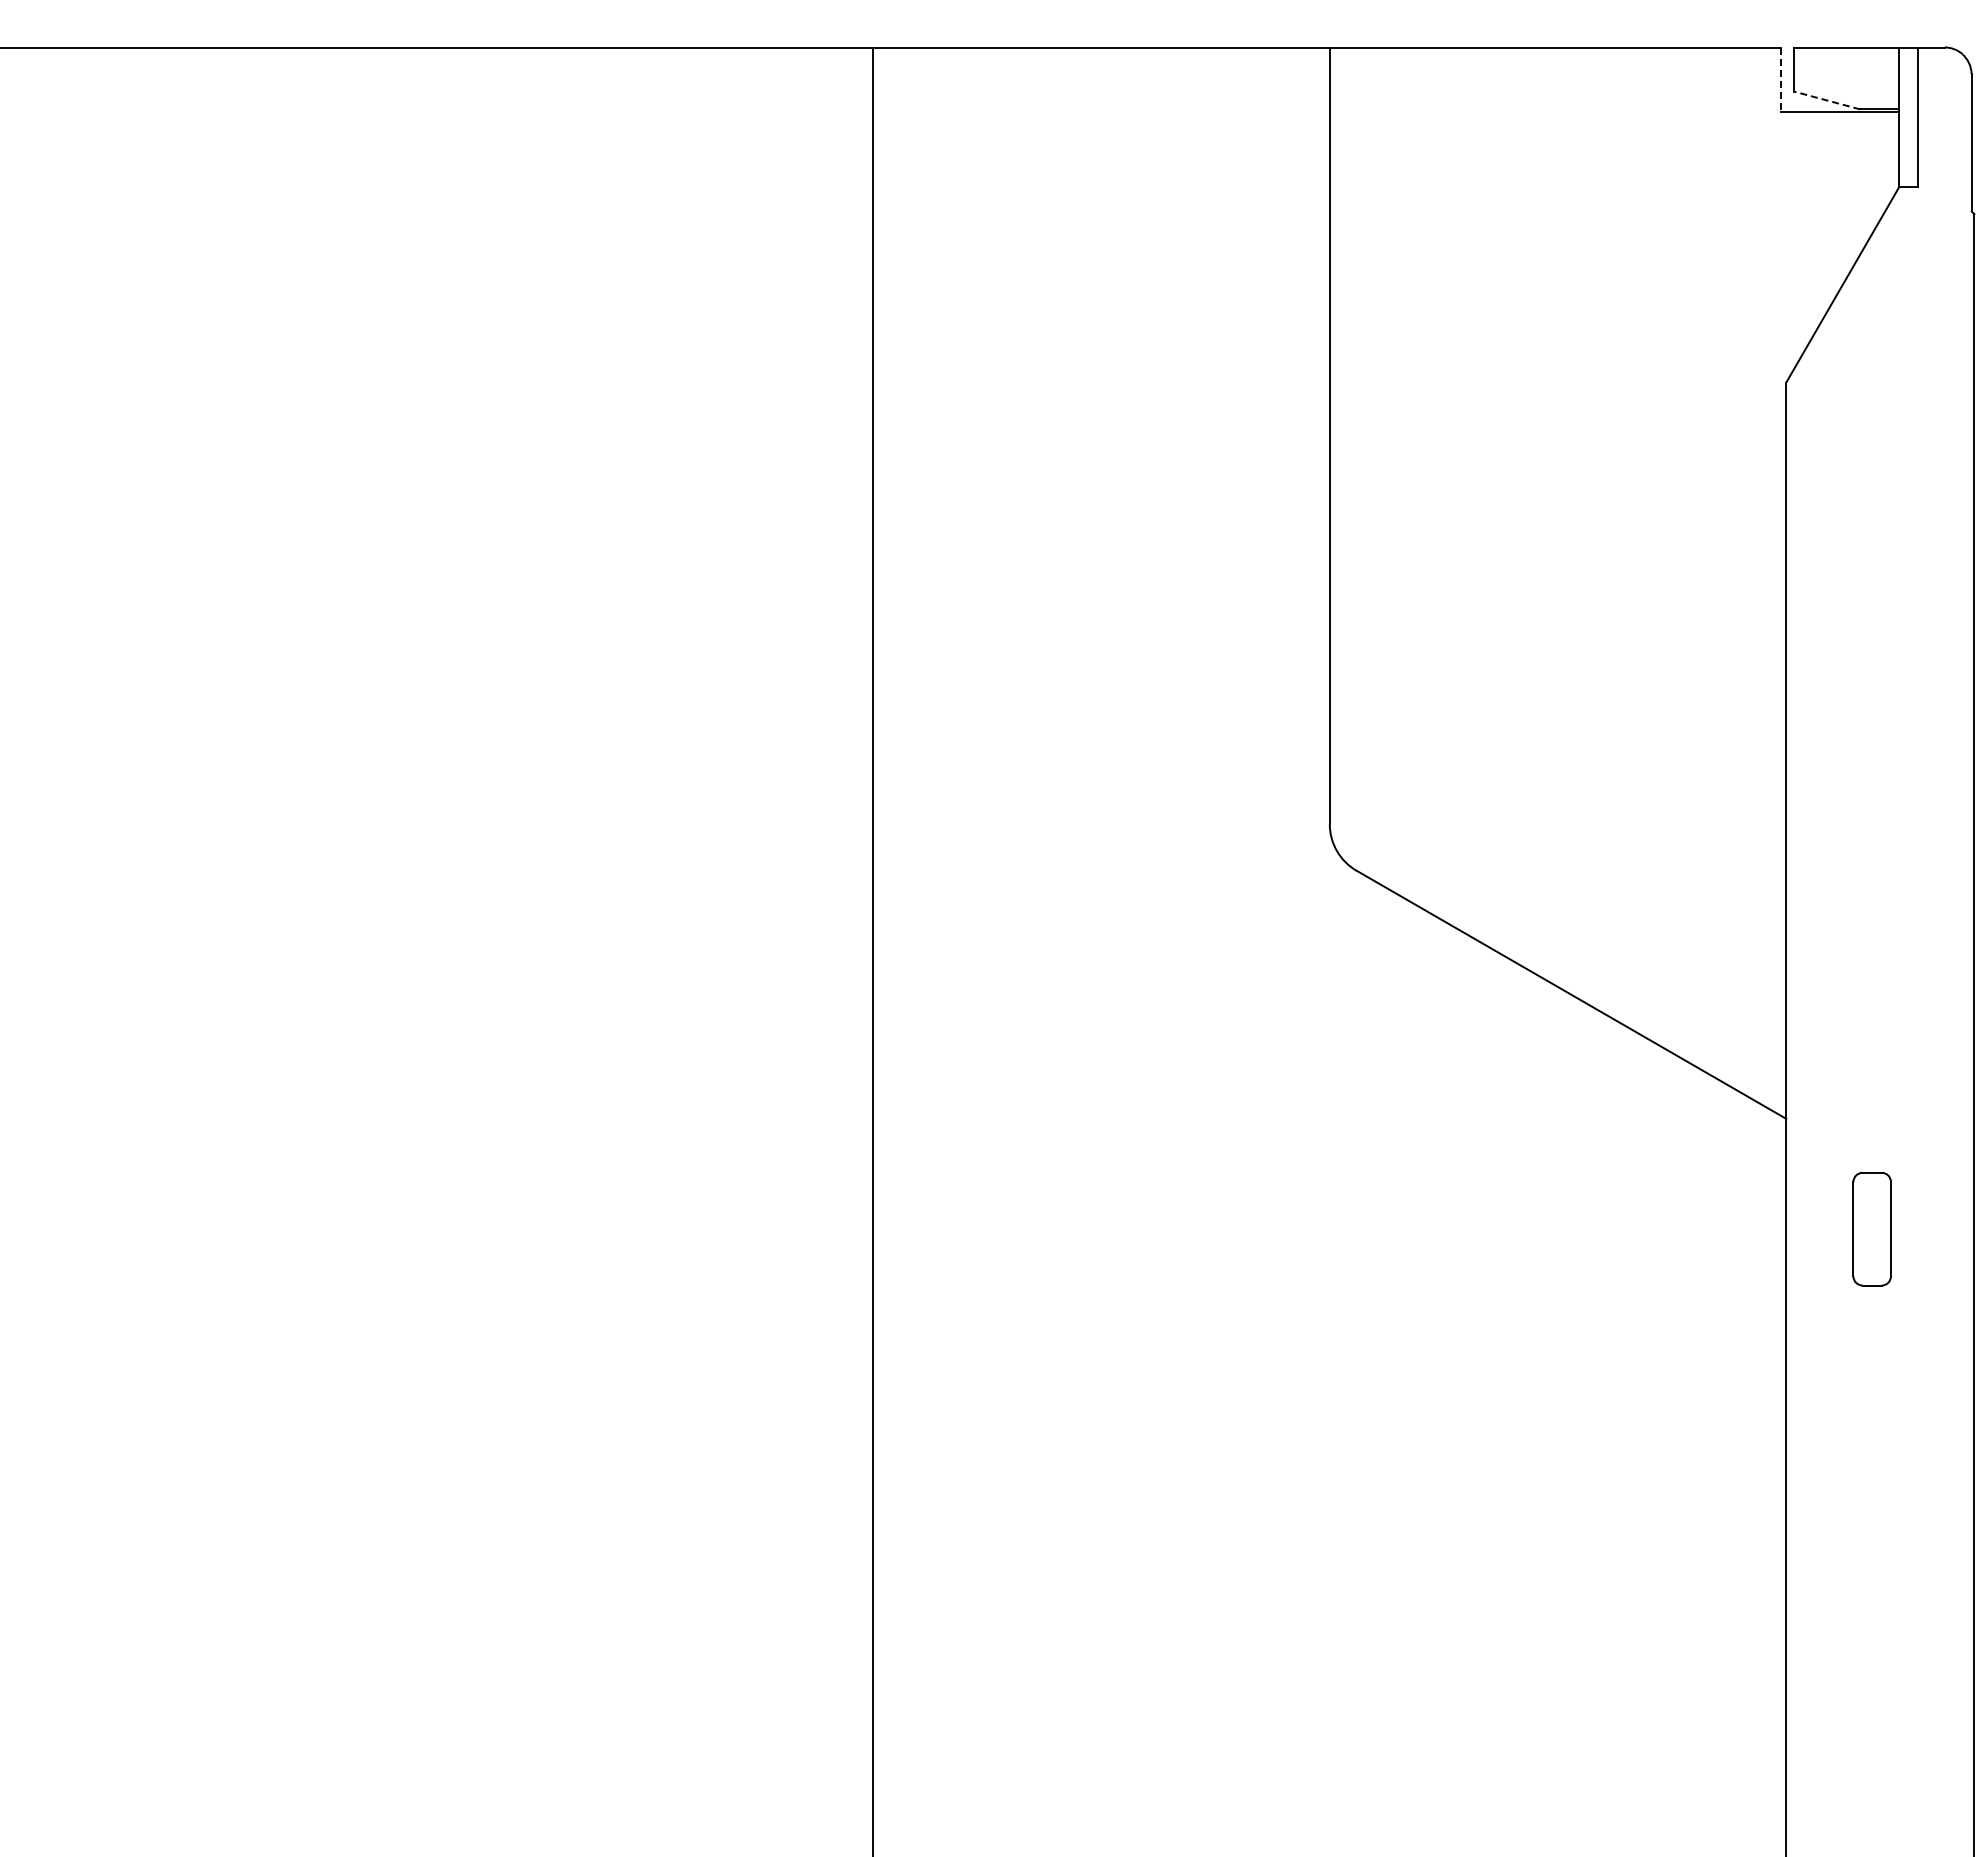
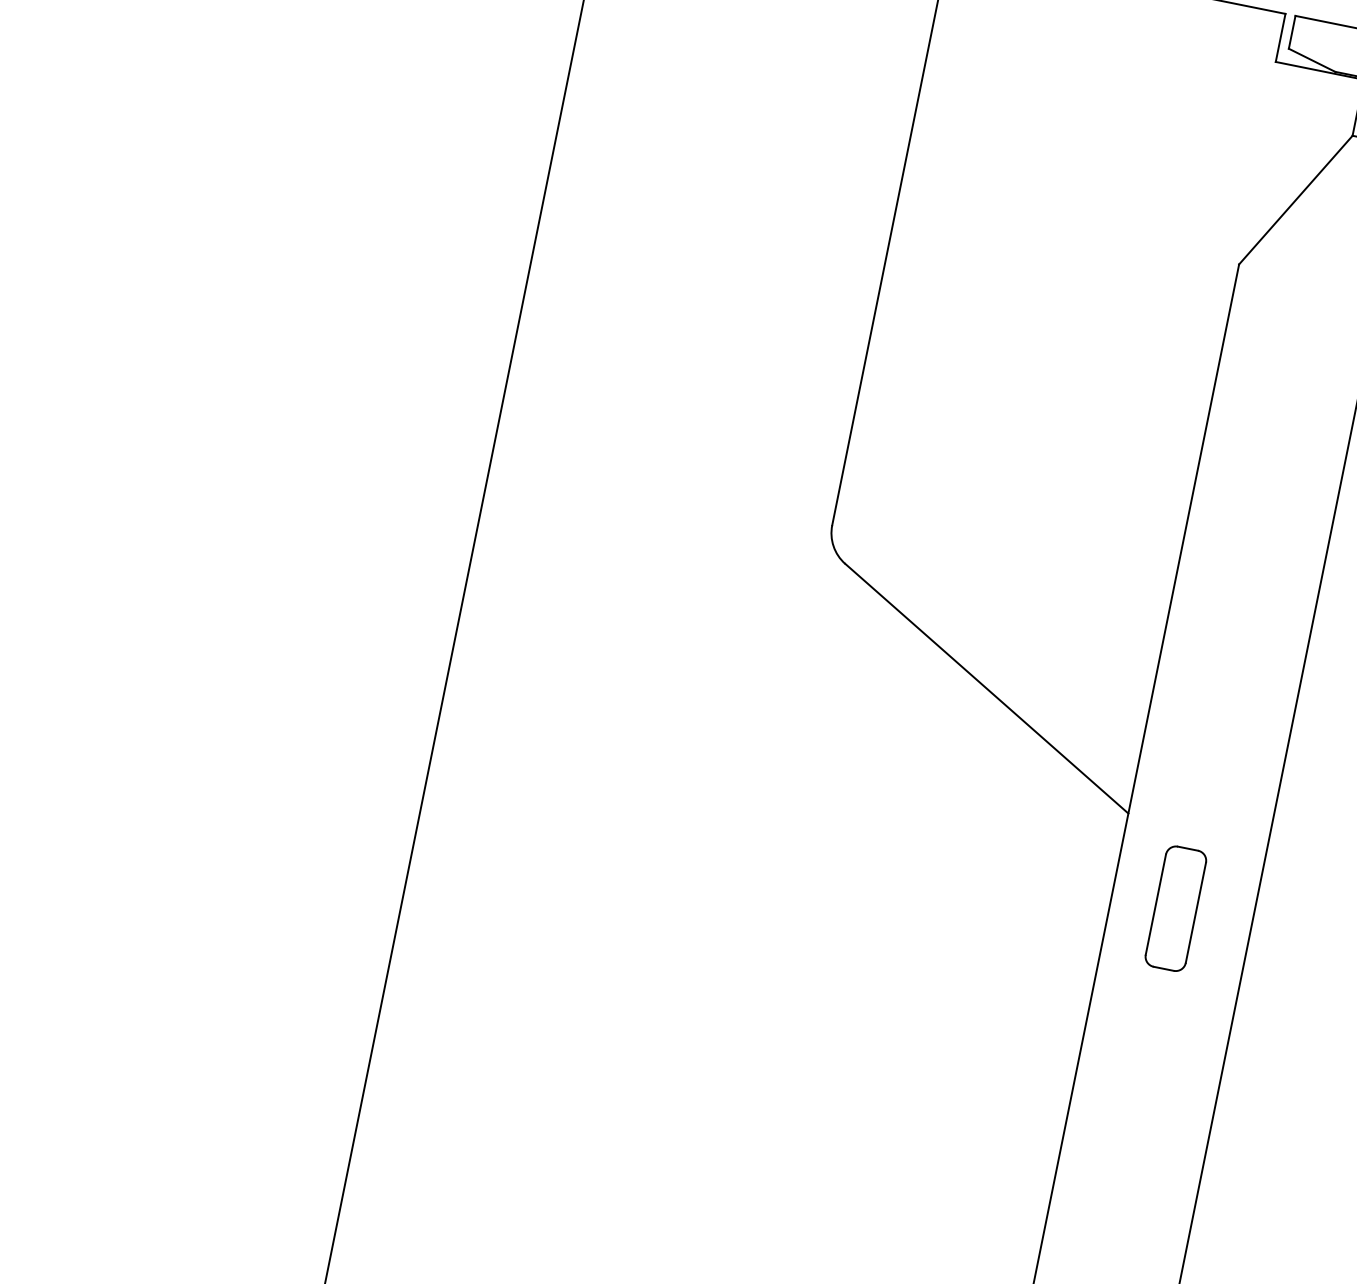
line: (1780, 80) -> (1280, 38), dashed -> solid
line: (1826, 100) -> (1311, 60), dashed -> solid
part: (1871, 1228) -> (1175, 908), size x1.43

